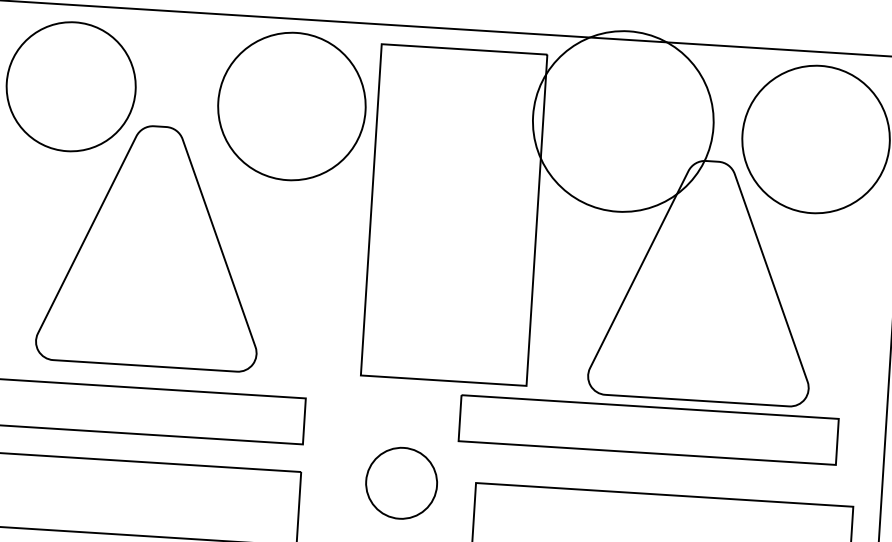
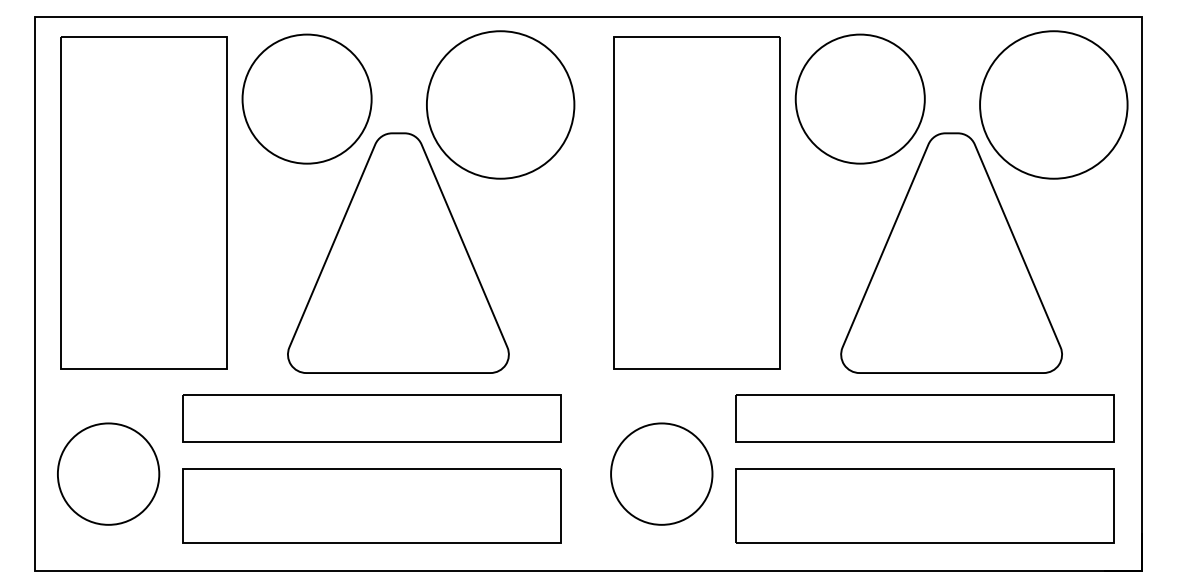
circle: (291, 106) -> (500, 104), moved
circle: (622, 120) -> (859, 98), size x0.71
part: (648, 430) -> (924, 418), moved
circle: (401, 482) -> (661, 473), size x1.43

